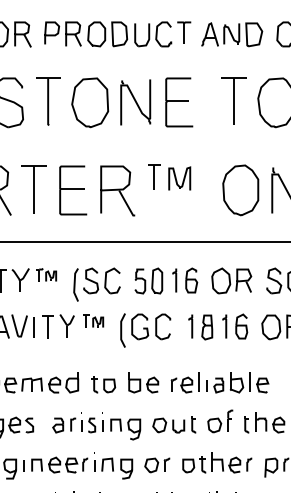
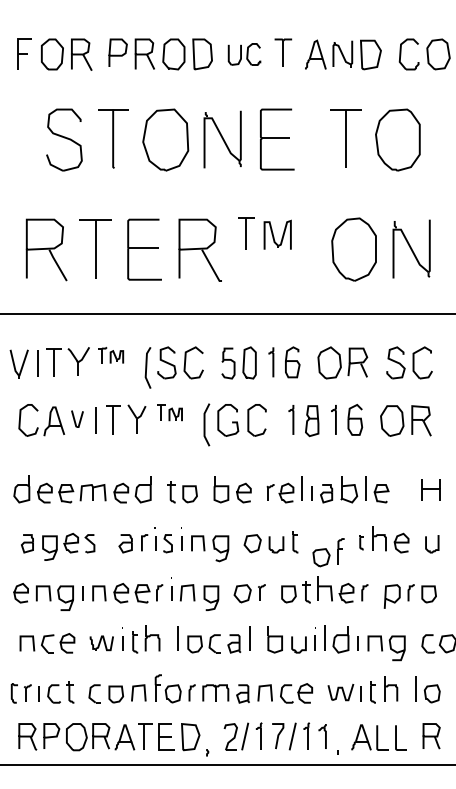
part: (153, 34) -> (244, 54), size x0.7
part: (19, 325) -> (77, 418), size x0.6
part: (220, 421) -> (328, 552), moved
part: (246, 424) -> (361, 542), size x0.7

